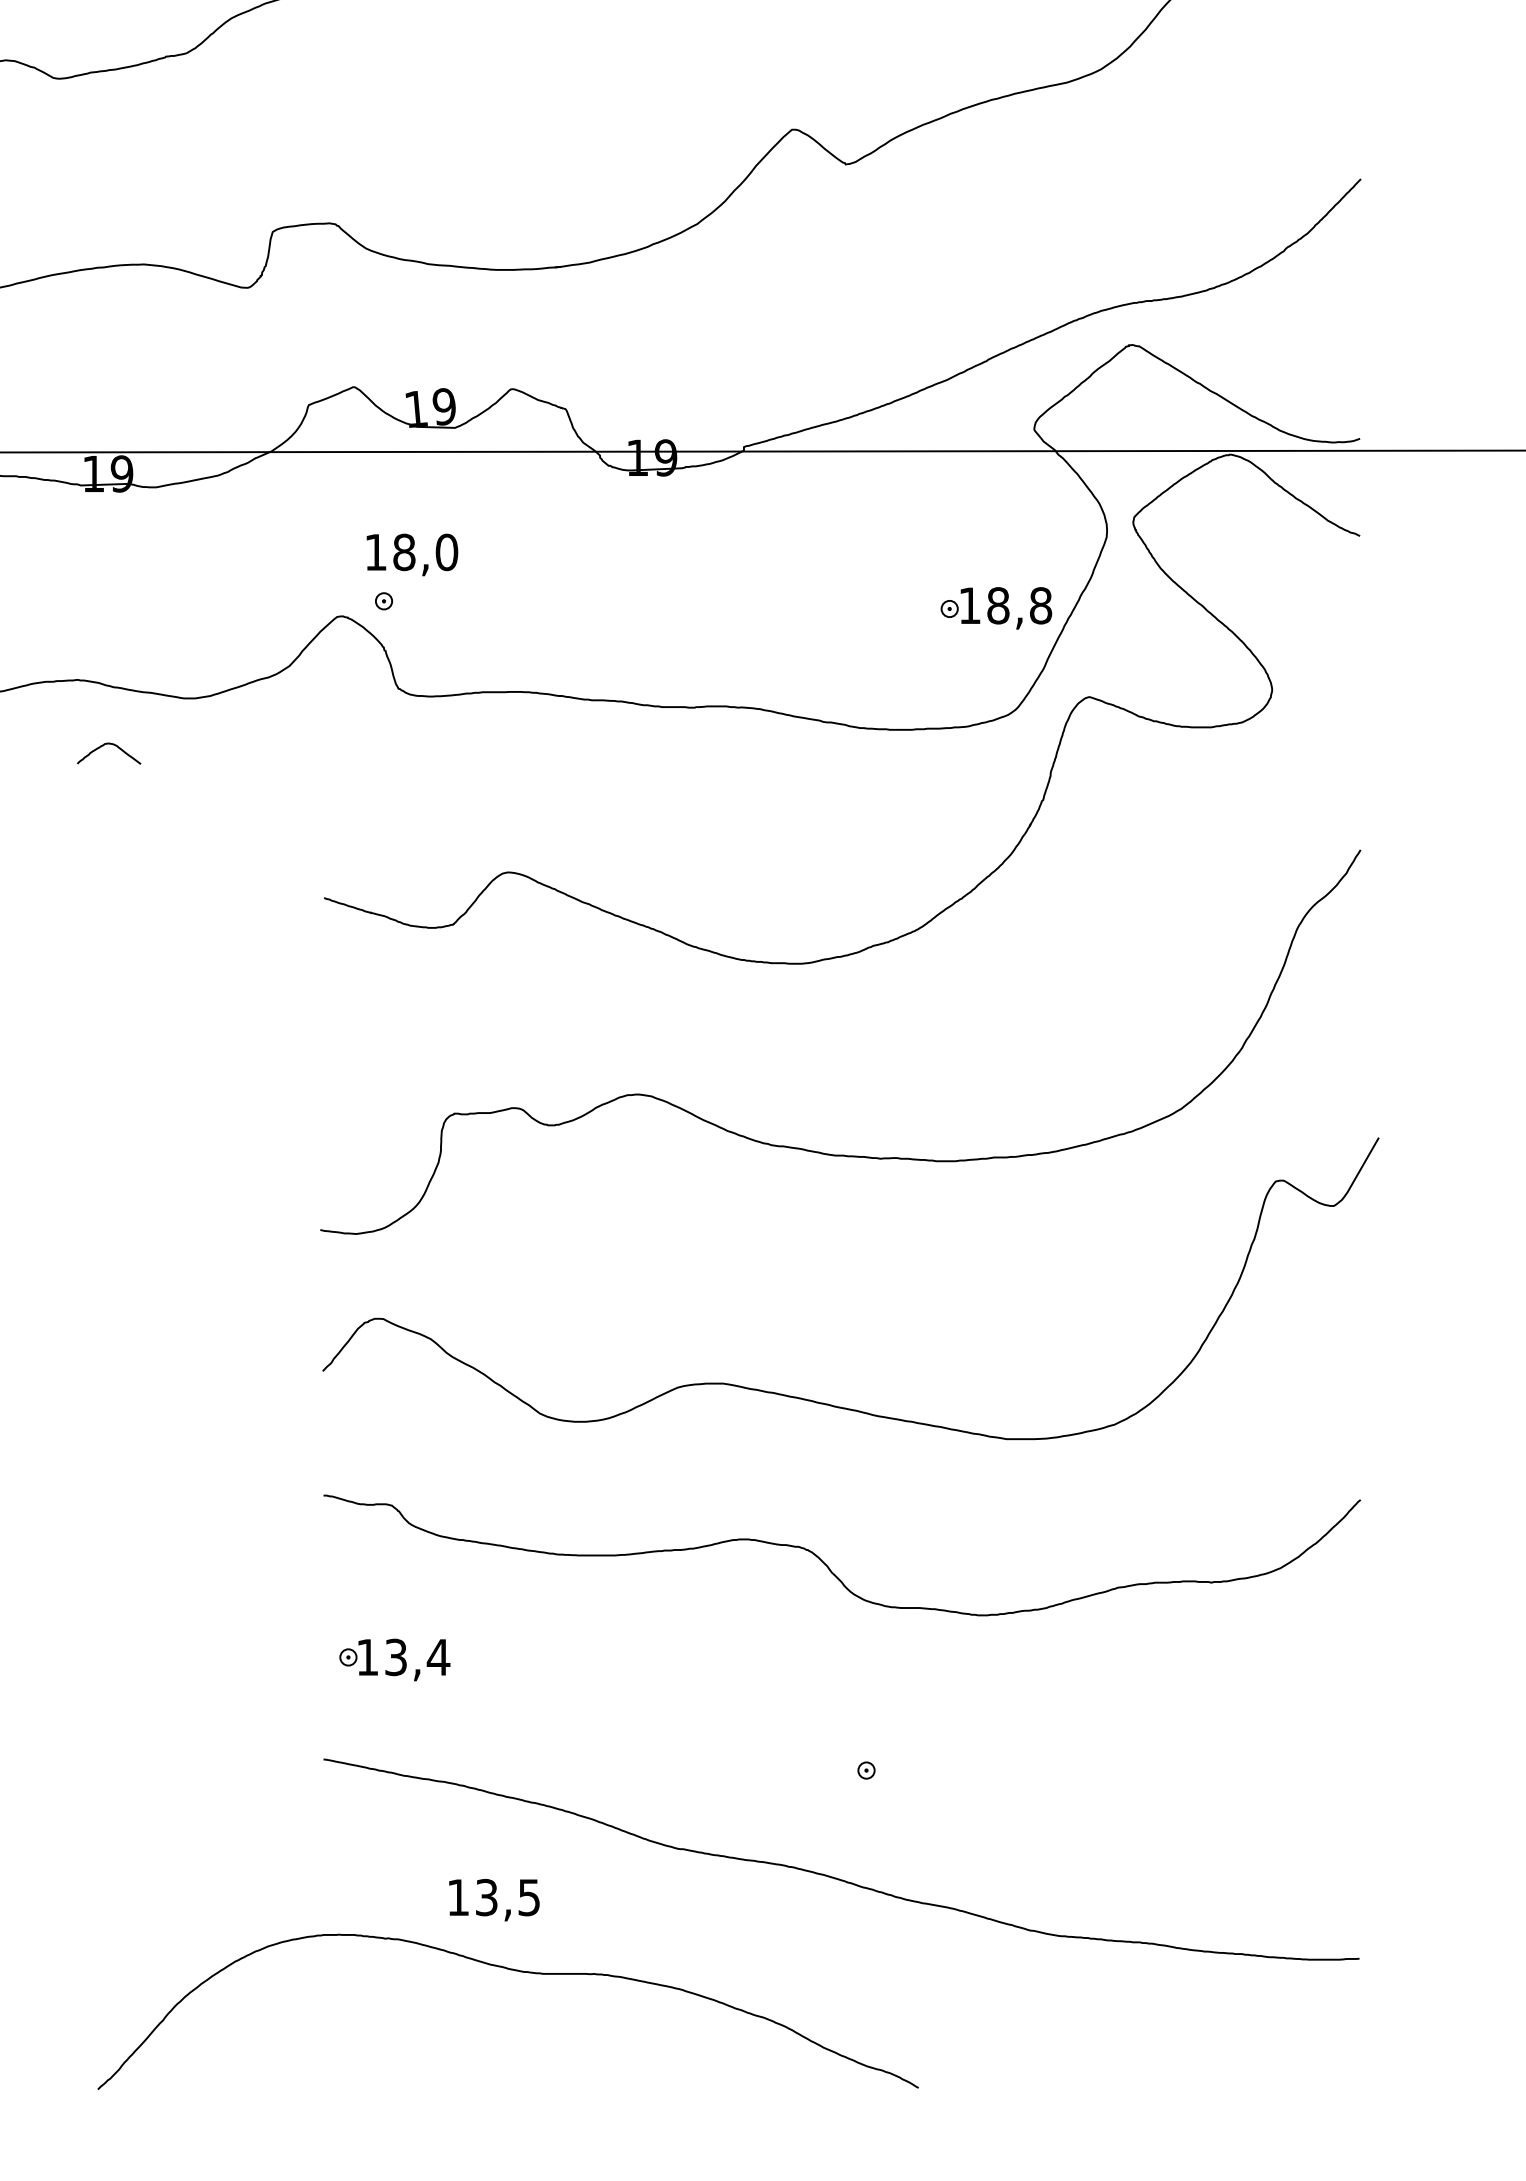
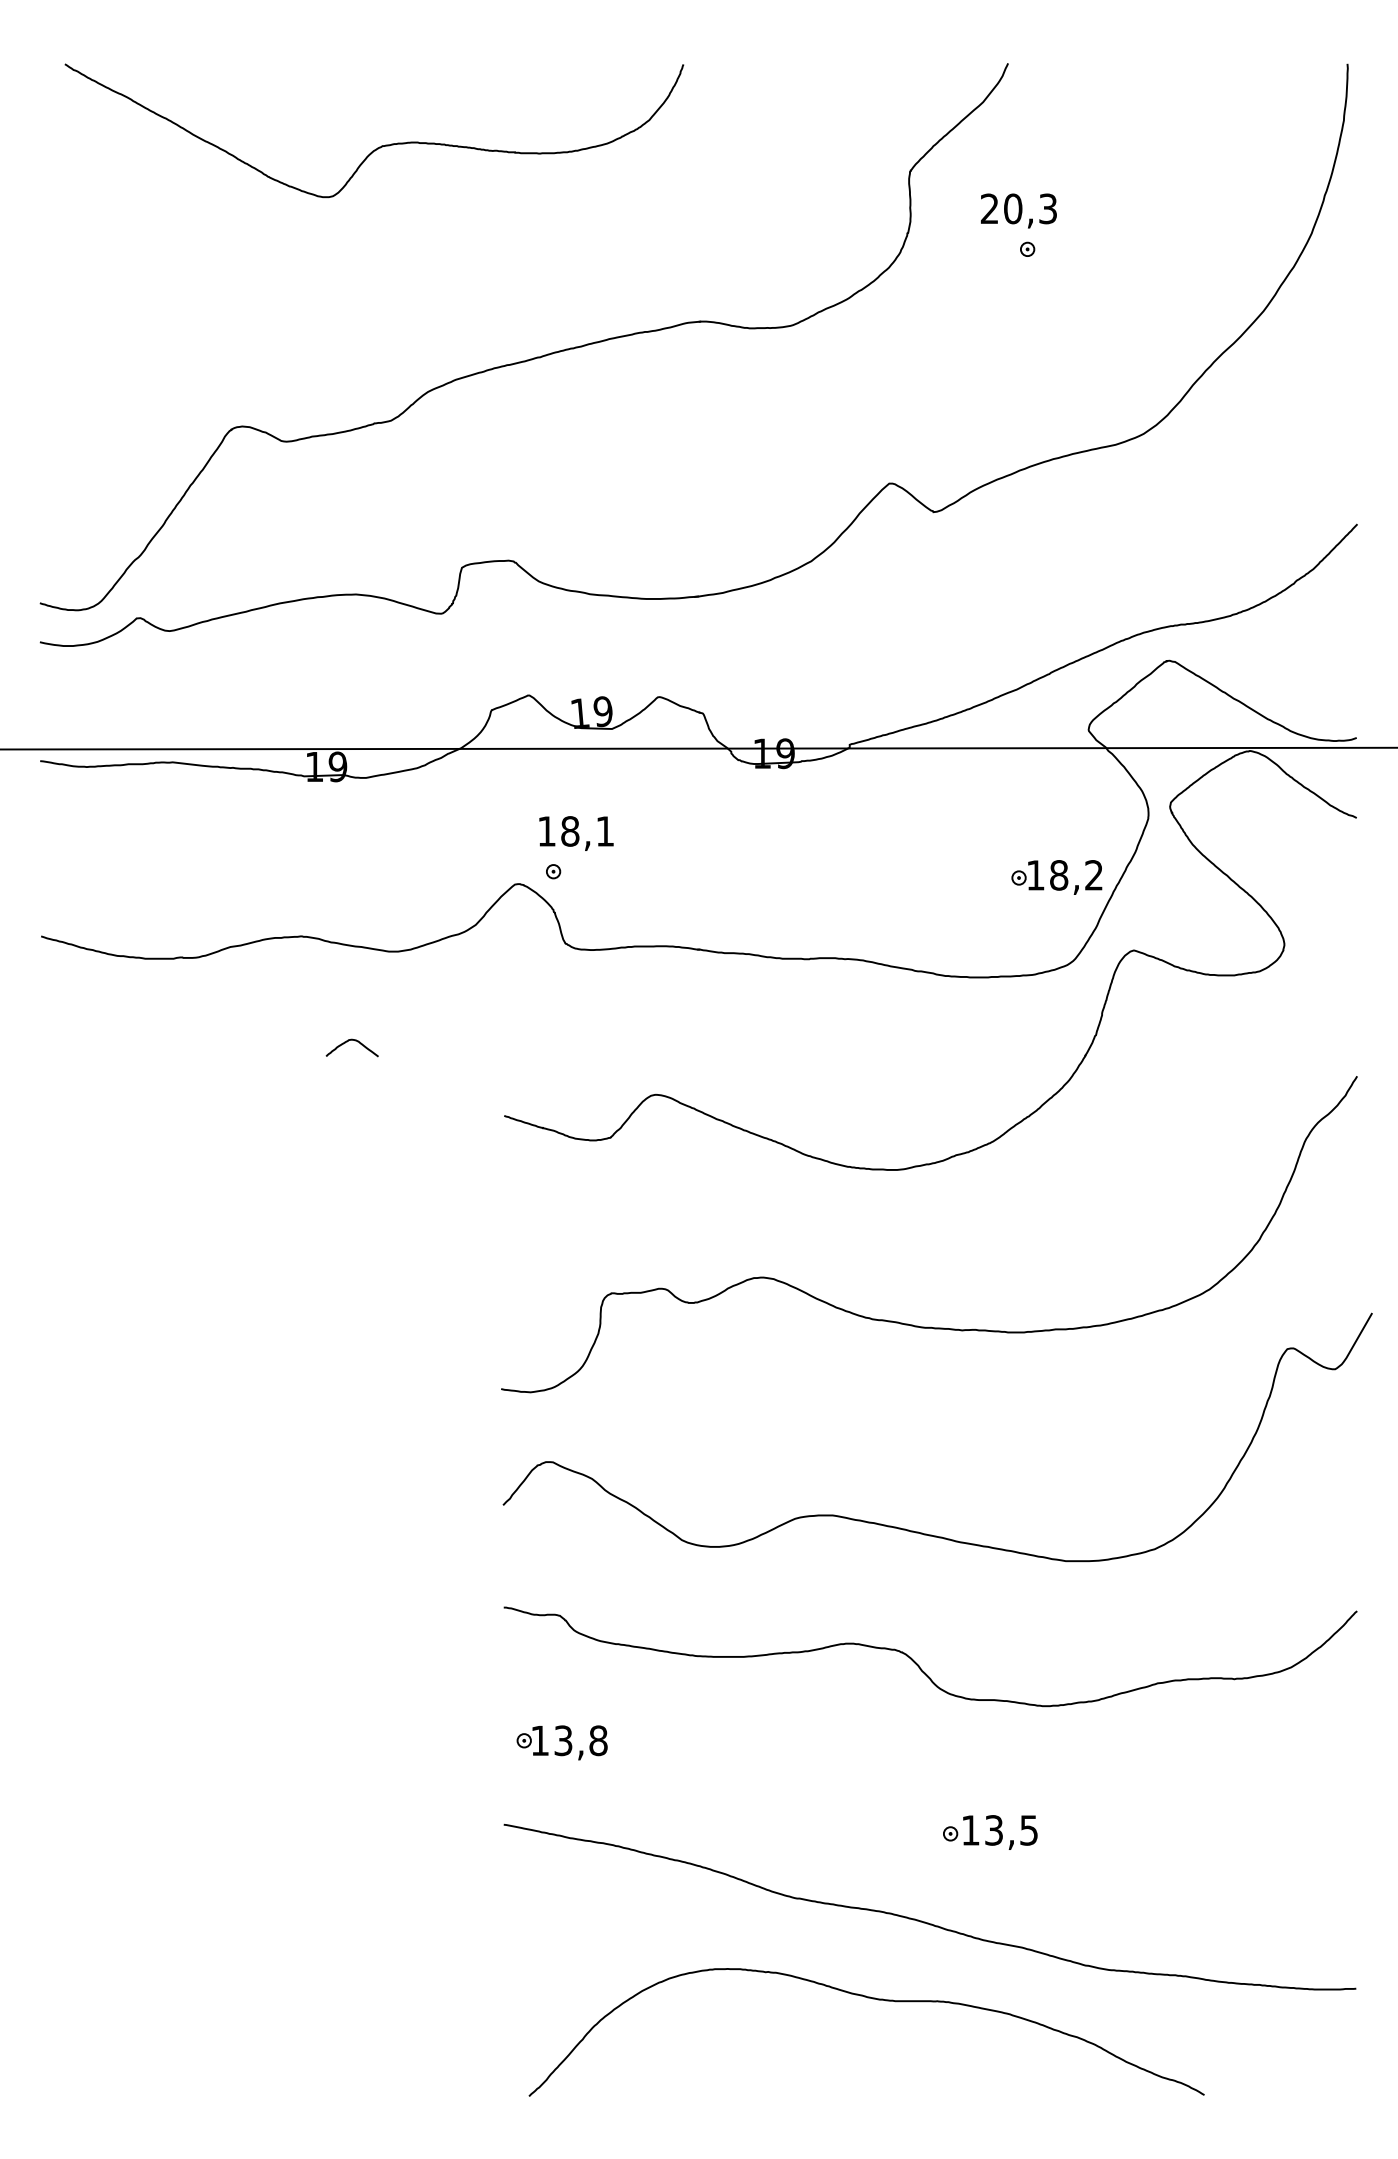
text: (447, 552) -> (605, 831), 18,0 -> 18,1
text: (1041, 605) -> (1094, 875), 18,8 -> 18,2
curve: (103, 746) -> (347, 1042), moved
text: (438, 1657) -> (598, 1740), 13,4 -> 13,8
text: (494, 1900) -> (1000, 1832), moved
curve: (515, 1971) -> (872, 1999), moved

